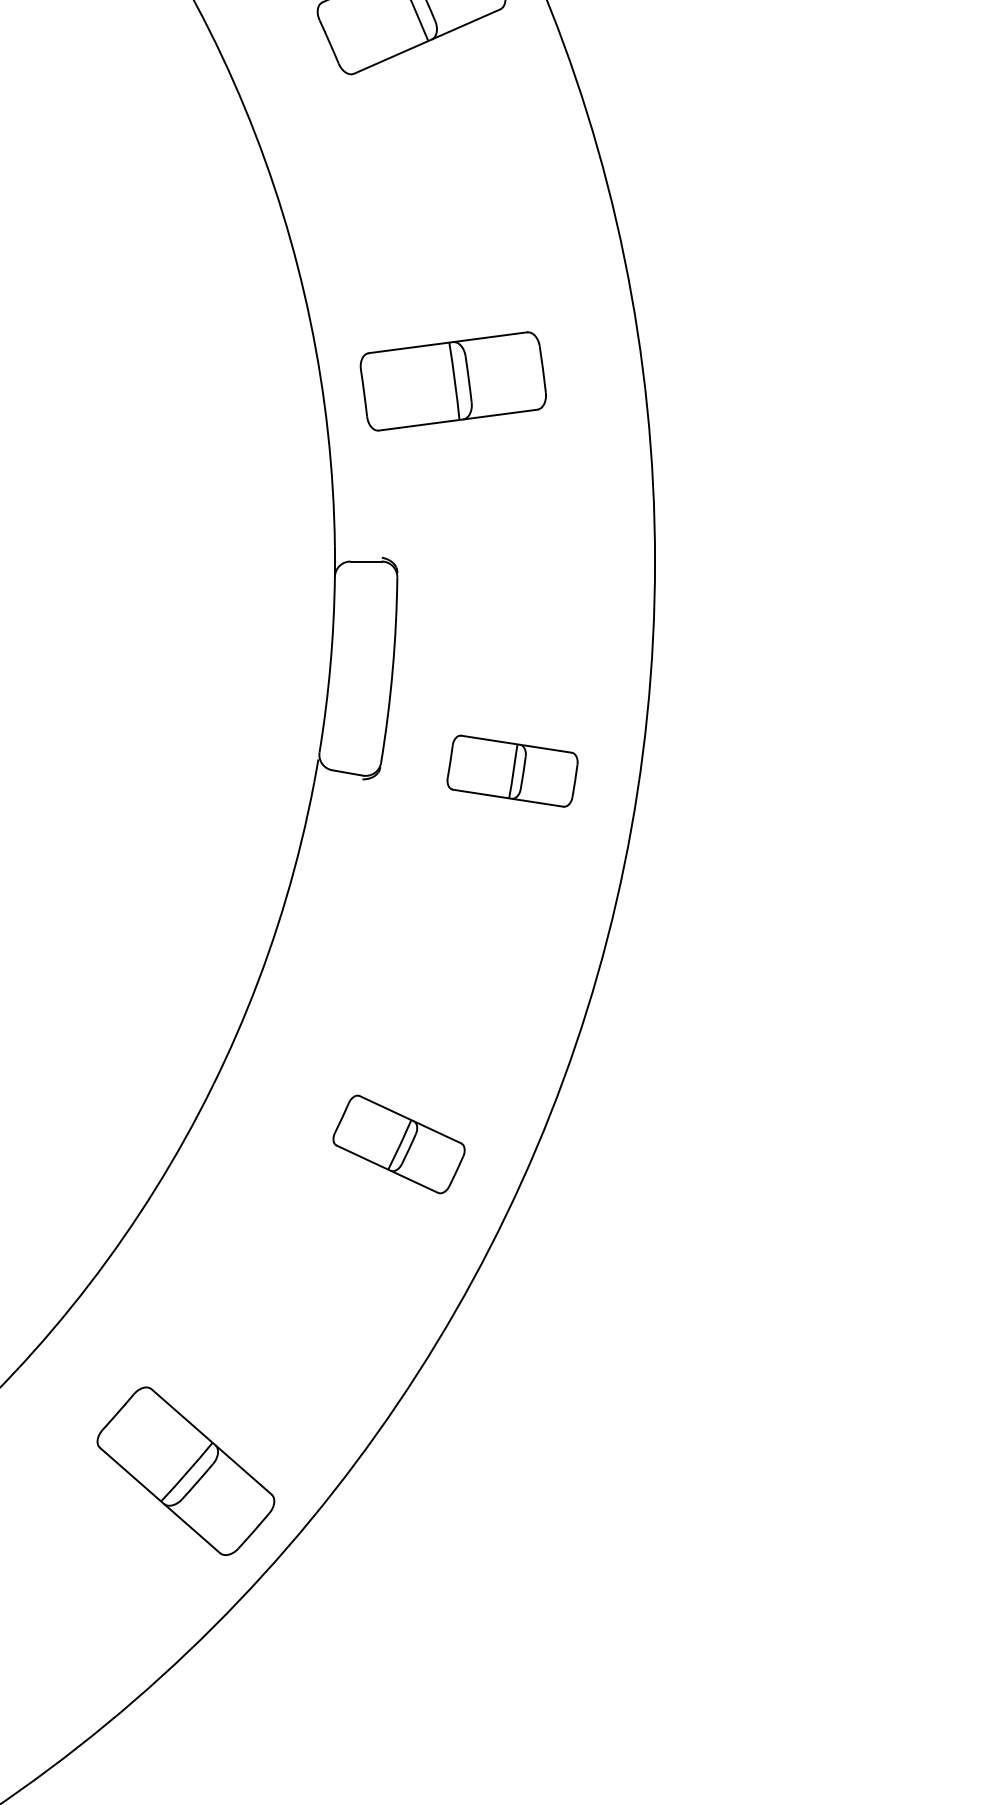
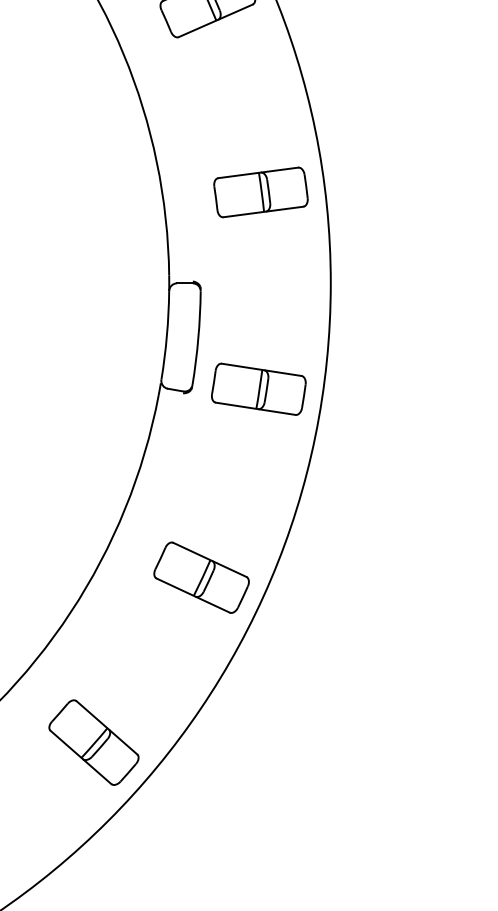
part: (452, 381) -> (260, 192), moved
part: (511, 769) -> (258, 388), size x1.43
part: (398, 1144) -> (201, 577), size x1.43

